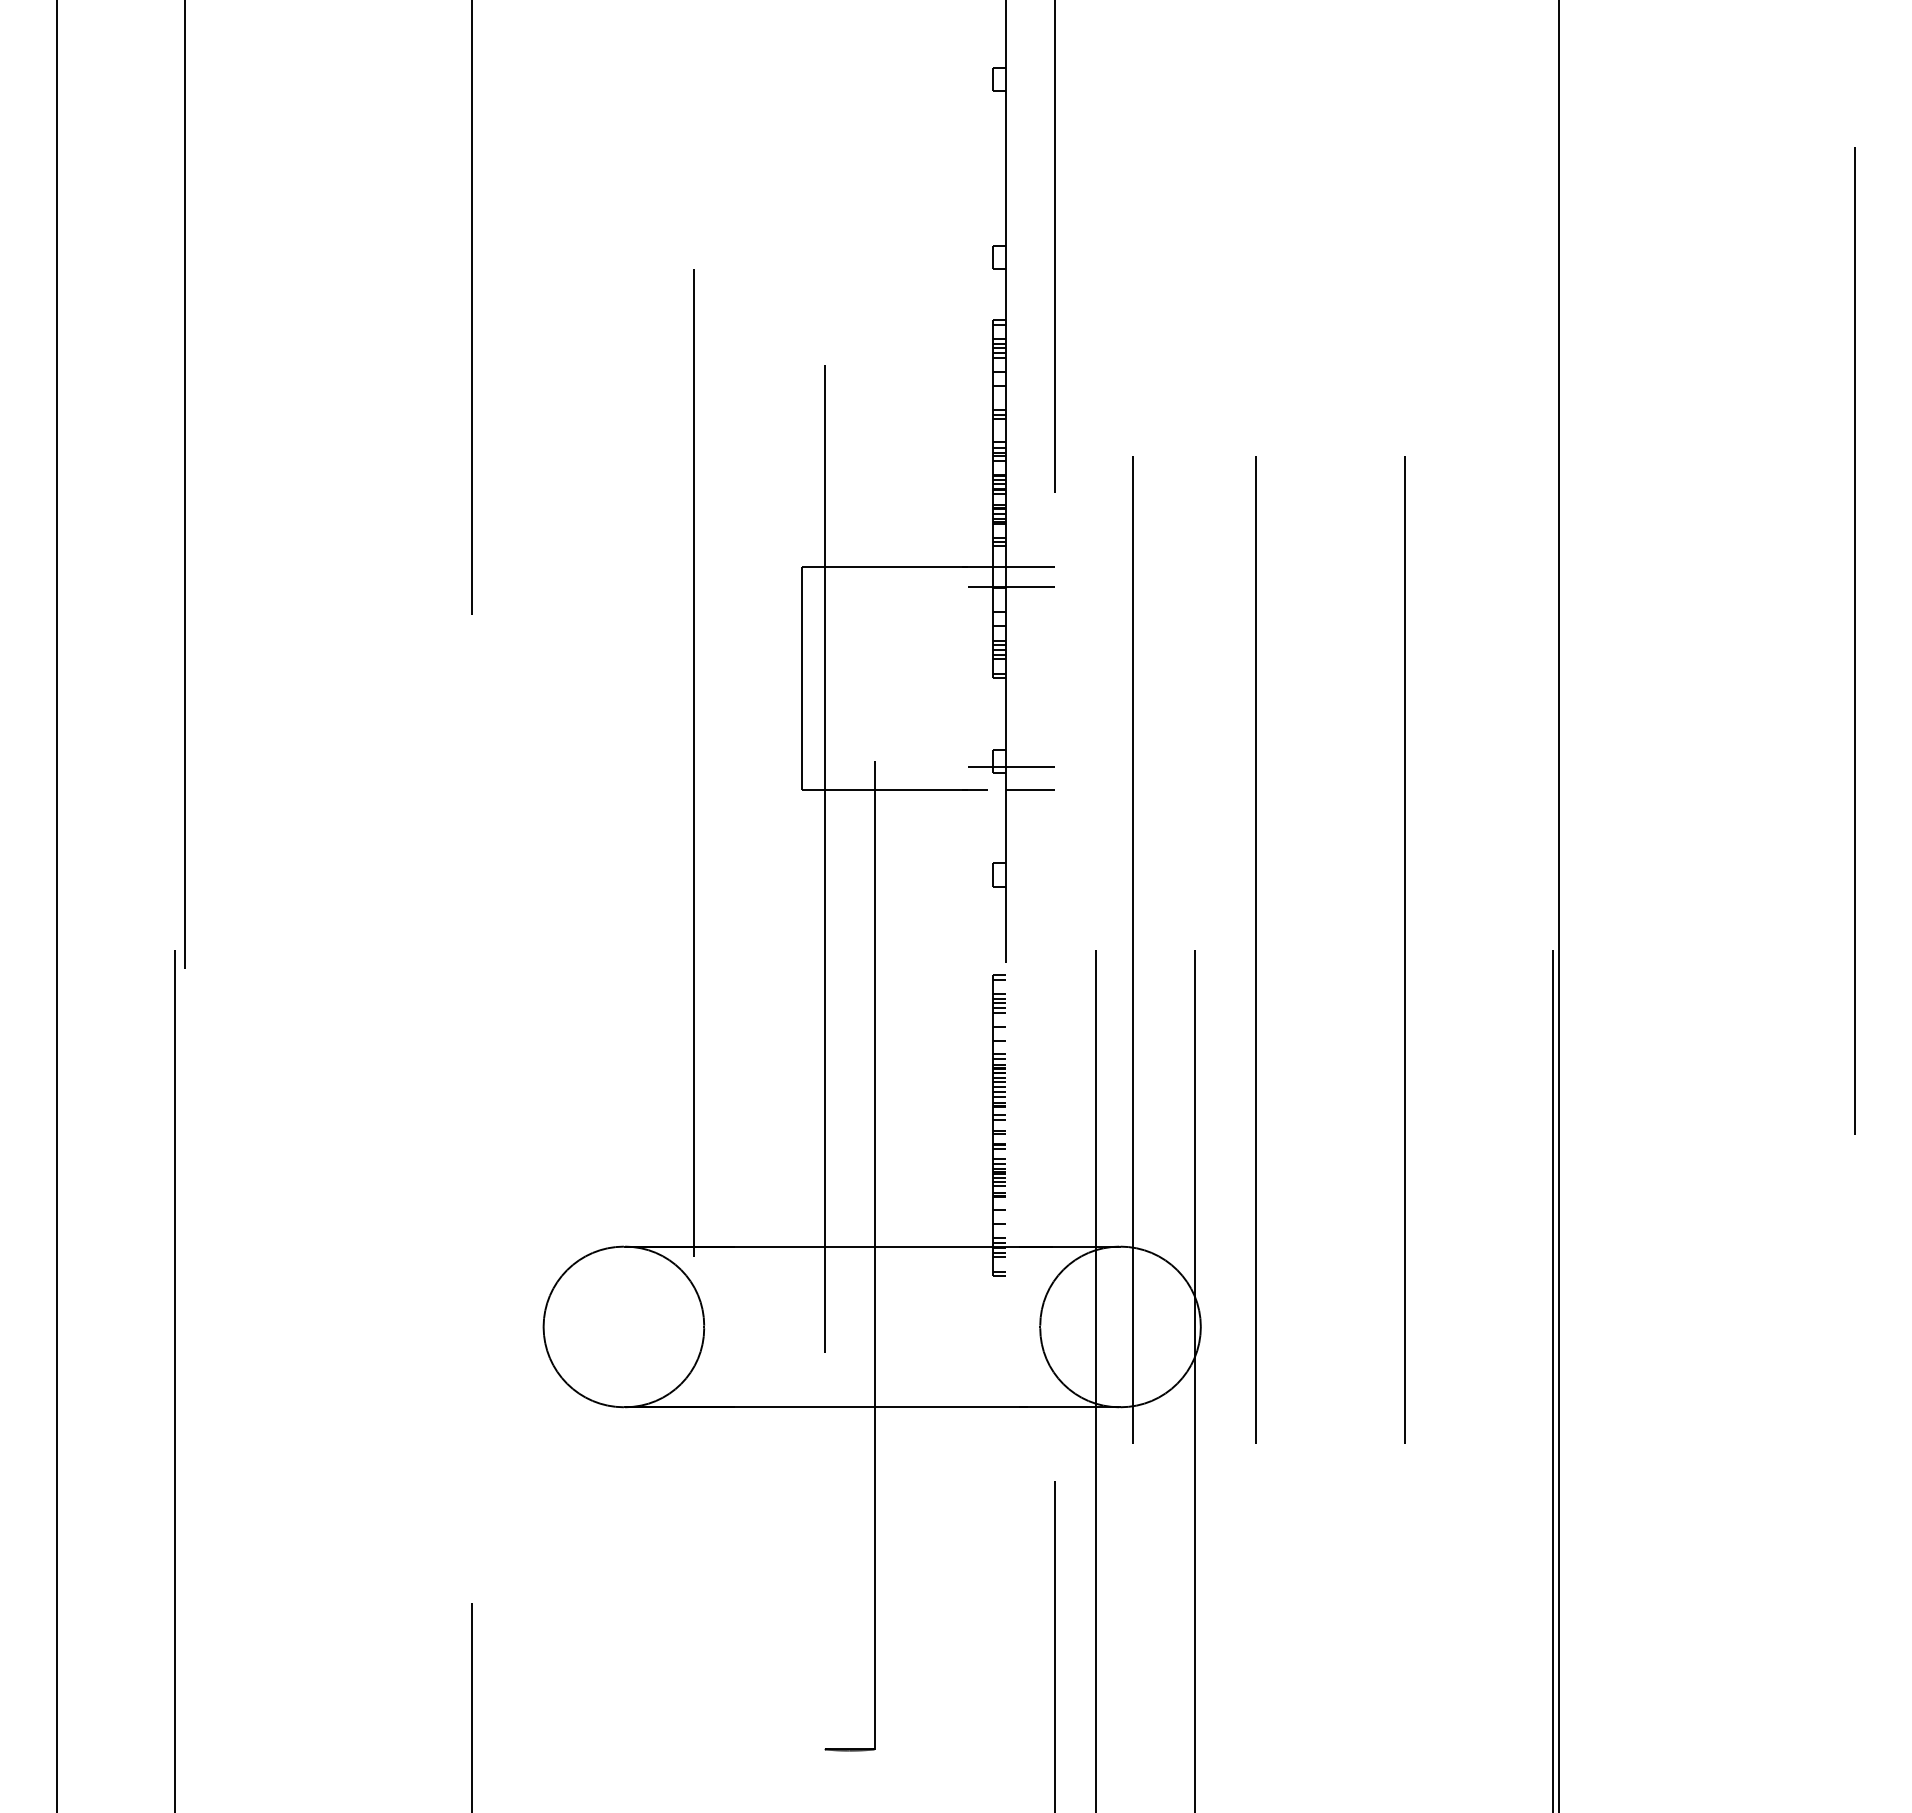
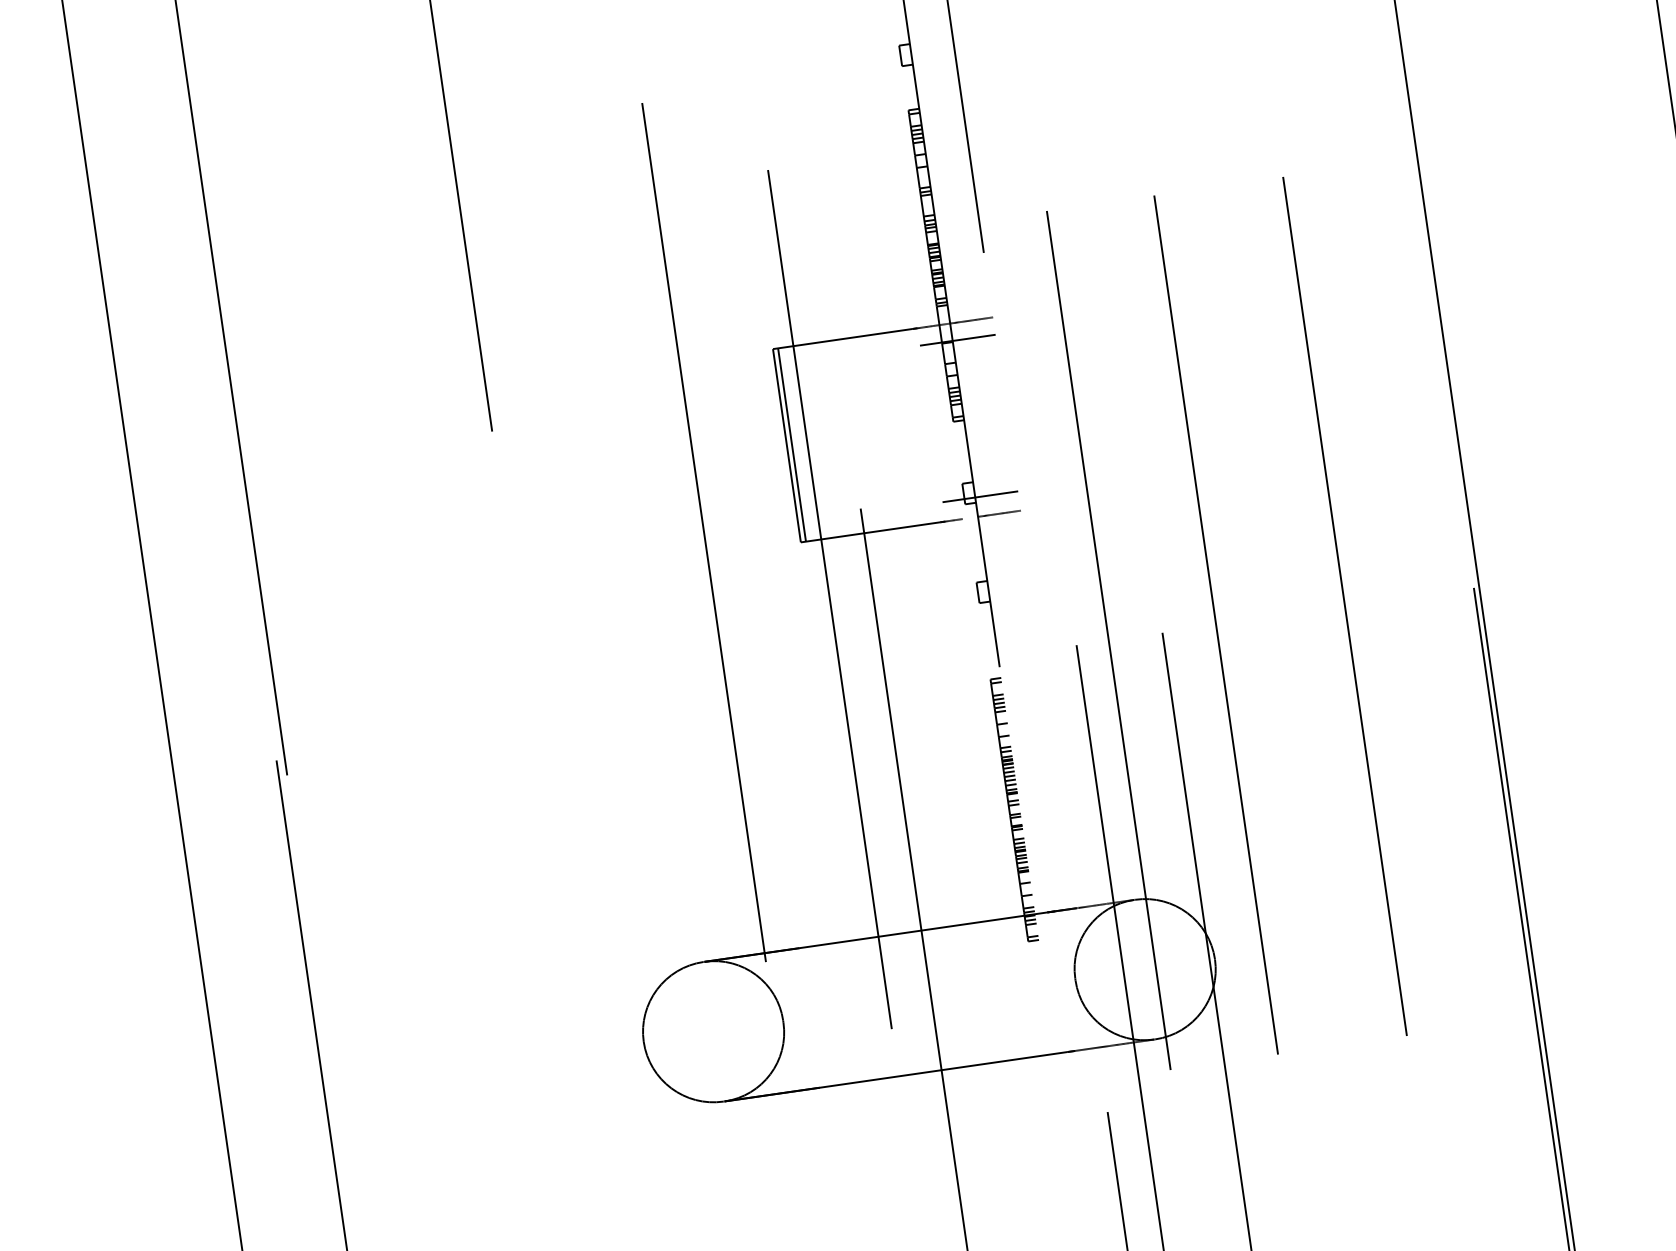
line: (807, 678) -> (791, 445), added

